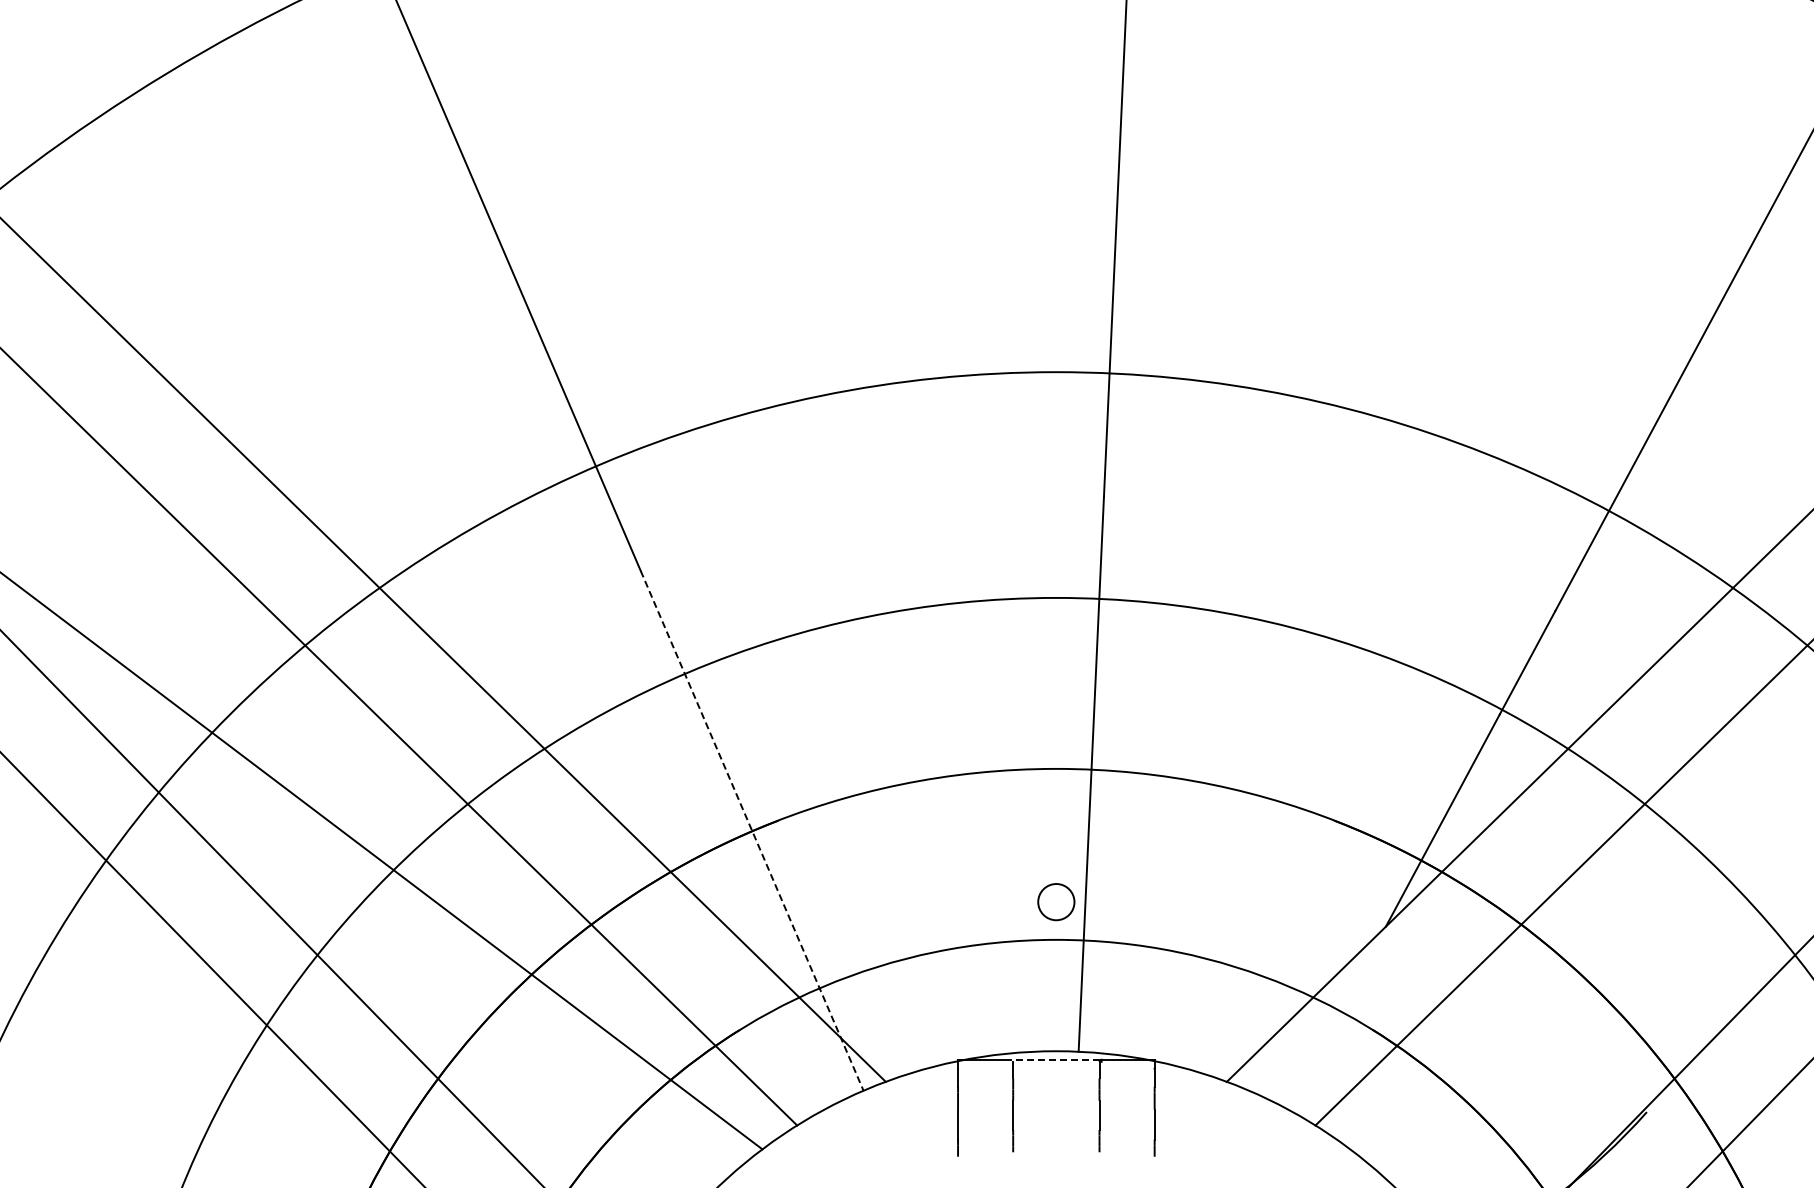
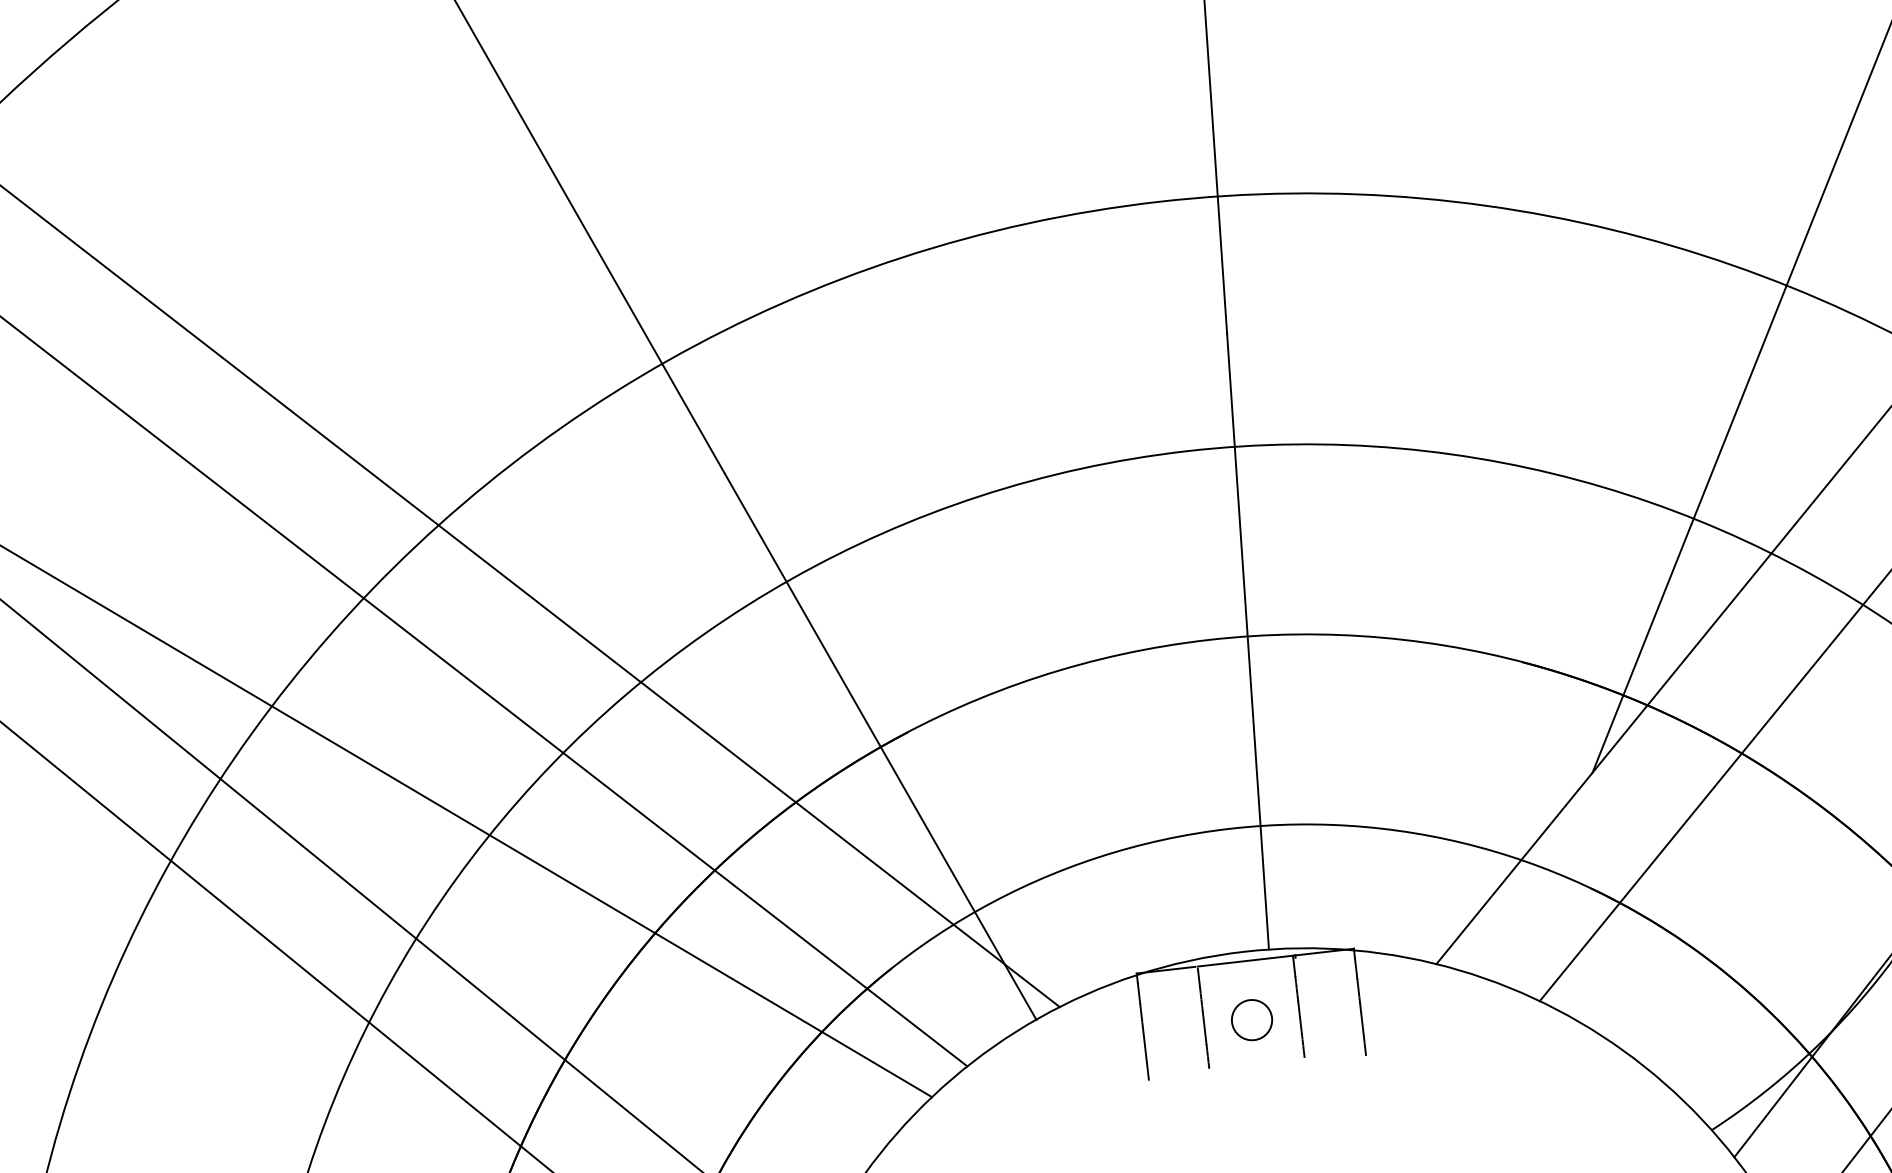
line: (752, 830) -> (880, 746), dashed -> solid
circle: (1056, 902) -> (1252, 1020), moved
line: (1055, 1059) -> (1244, 961), dashed -> solid

